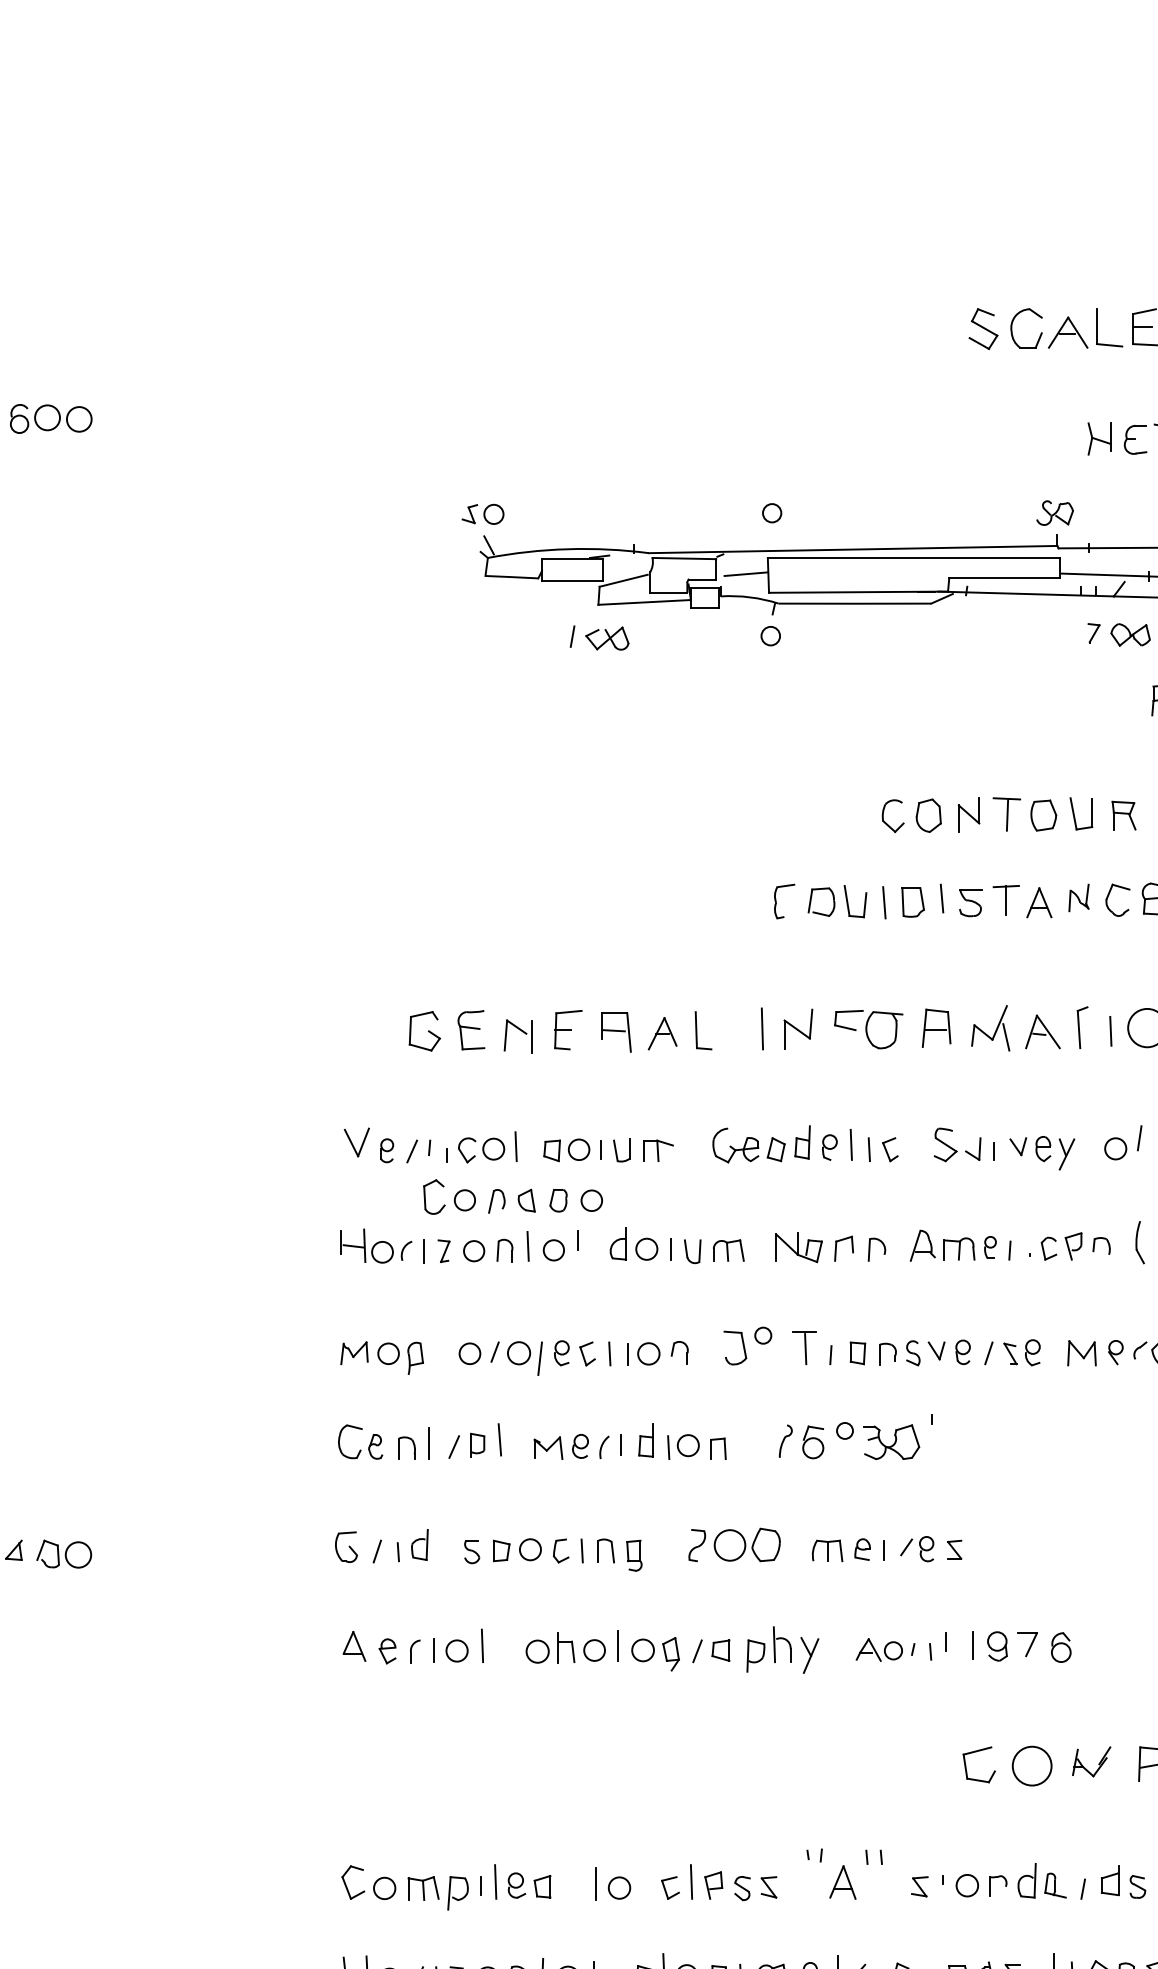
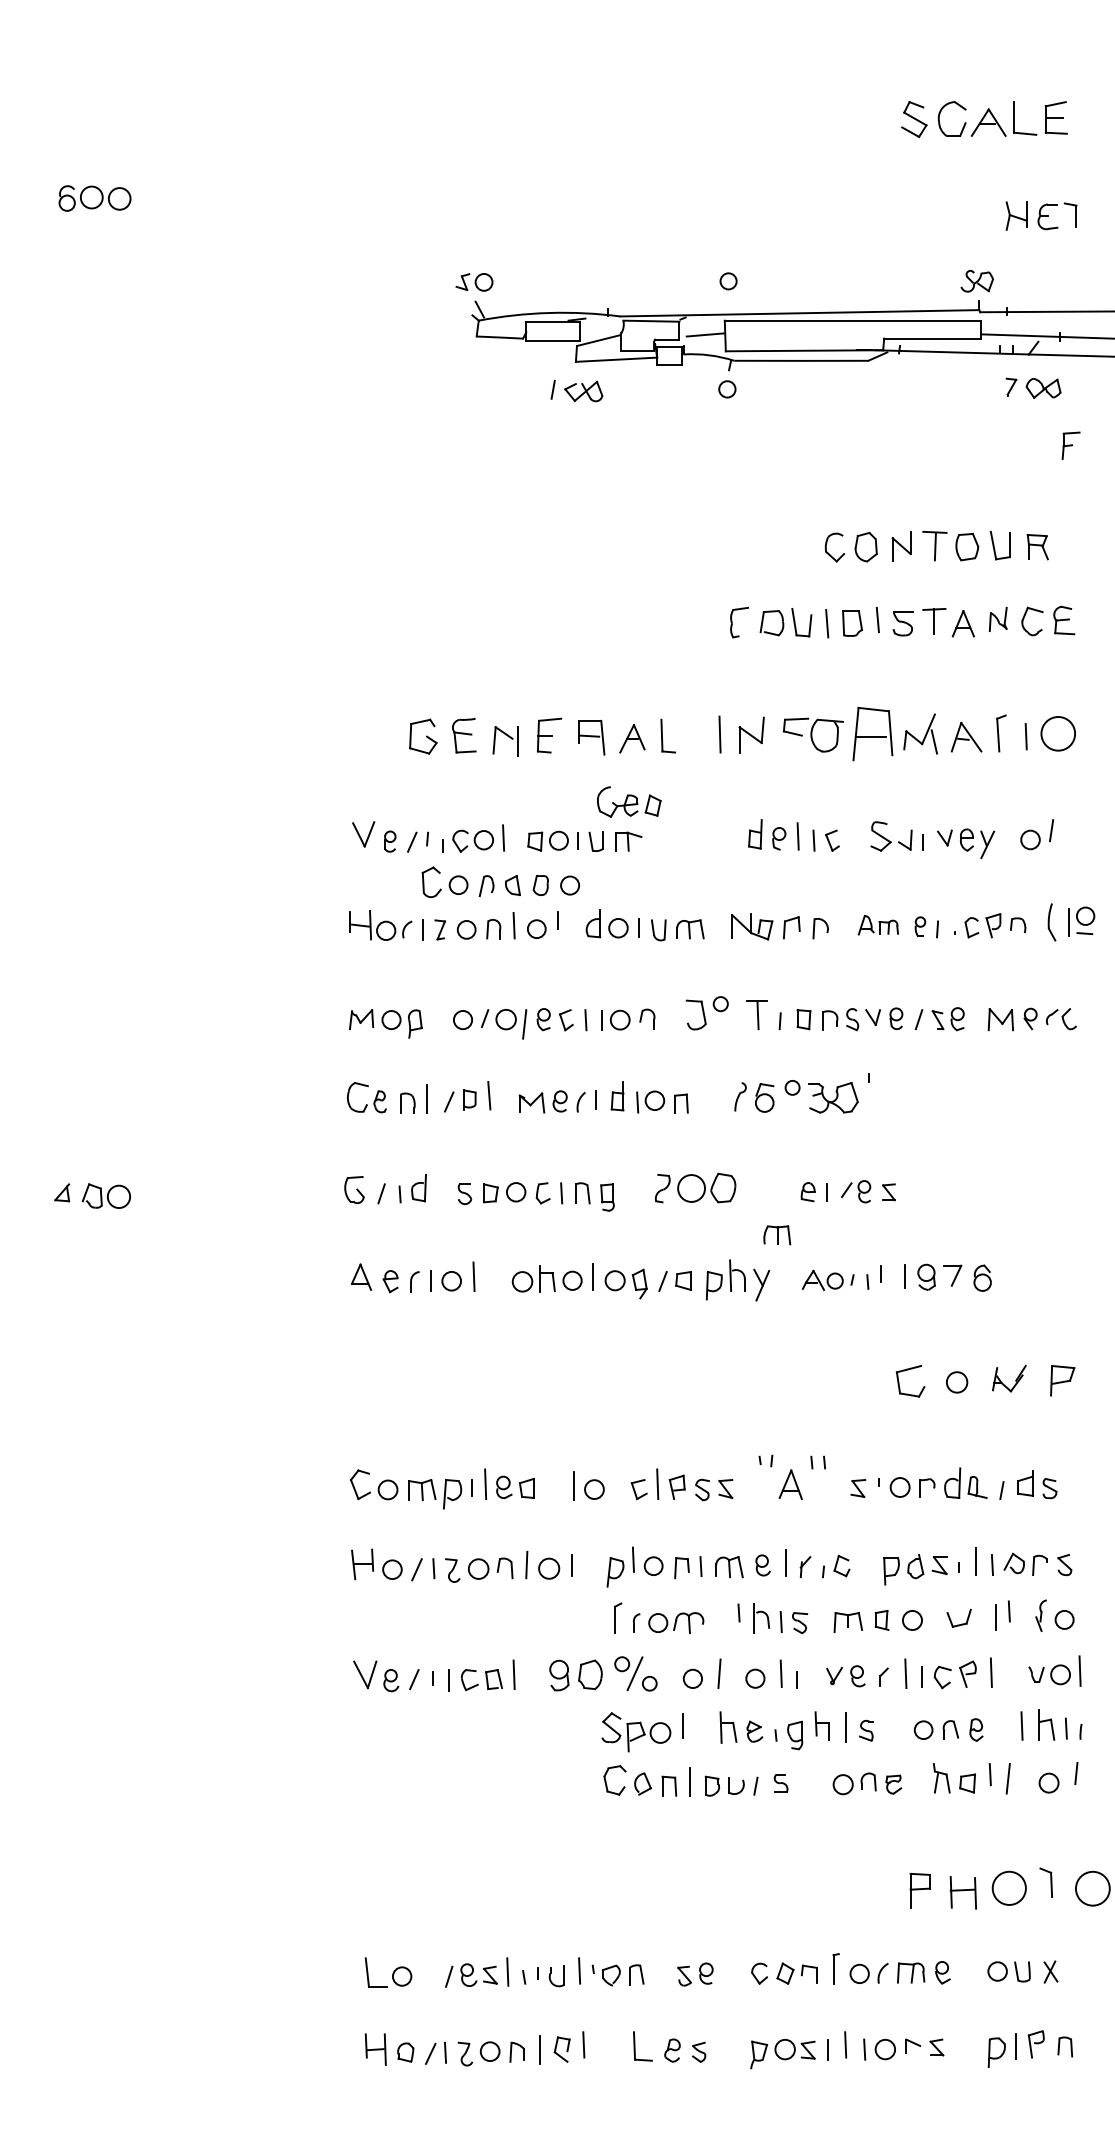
part: (937, 1027) -> (873, 733), size x1.6
part: (749, 1144) -> (629, 801), moved
part: (942, 1246) -> (878, 925), size x0.7
part: (827, 1551) -> (777, 1235), moved
circle: (1032, 1766) -> (957, 1382), size x0.6

